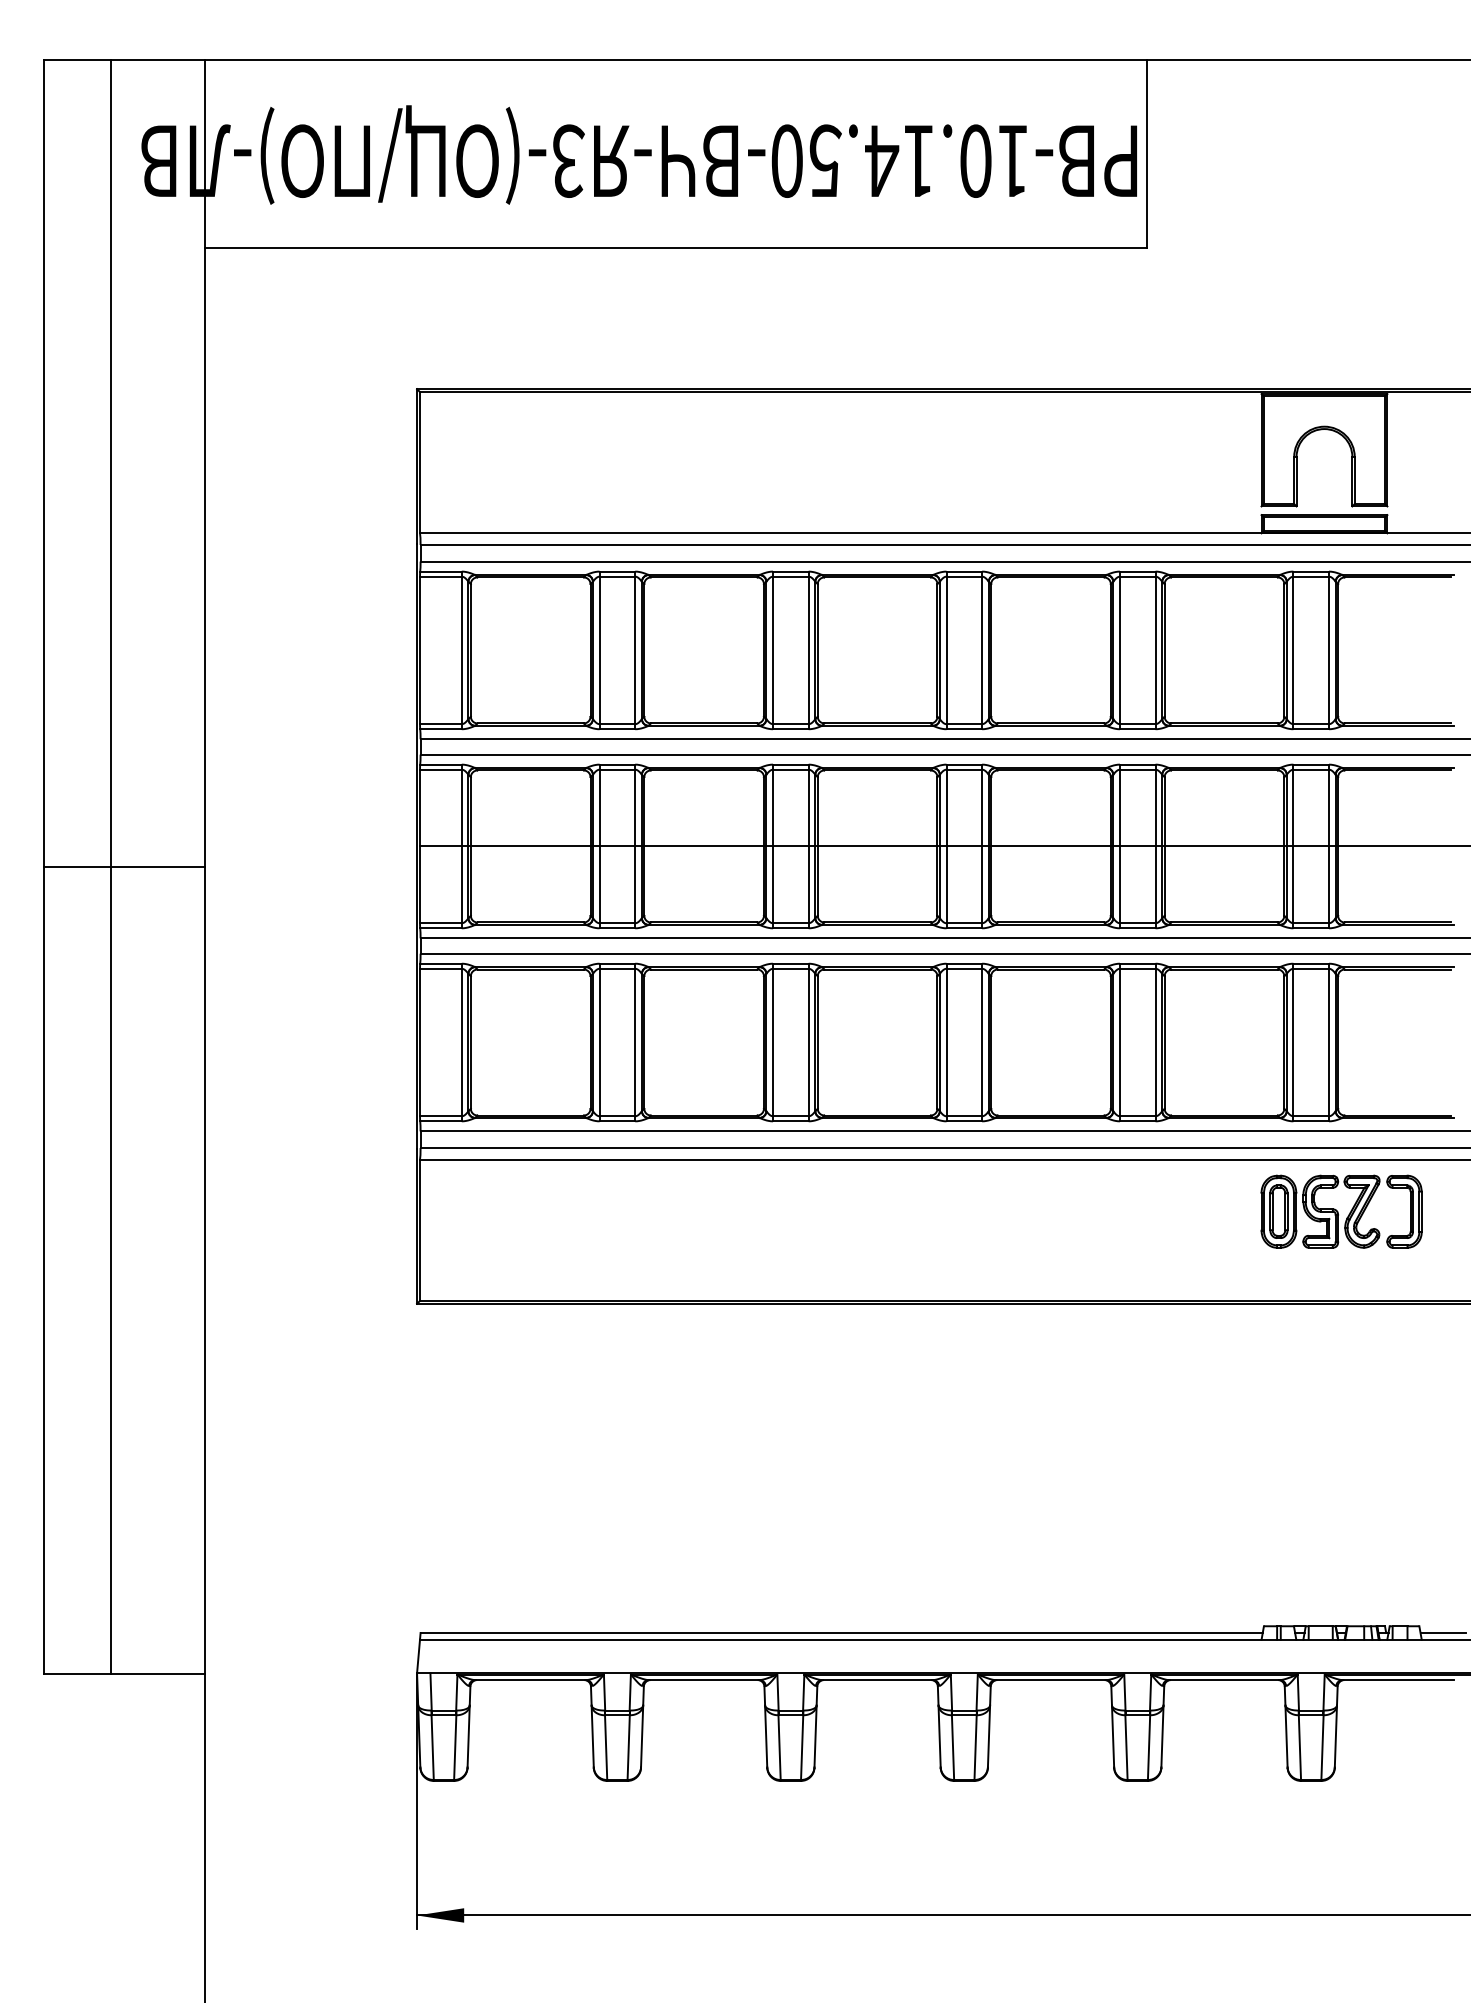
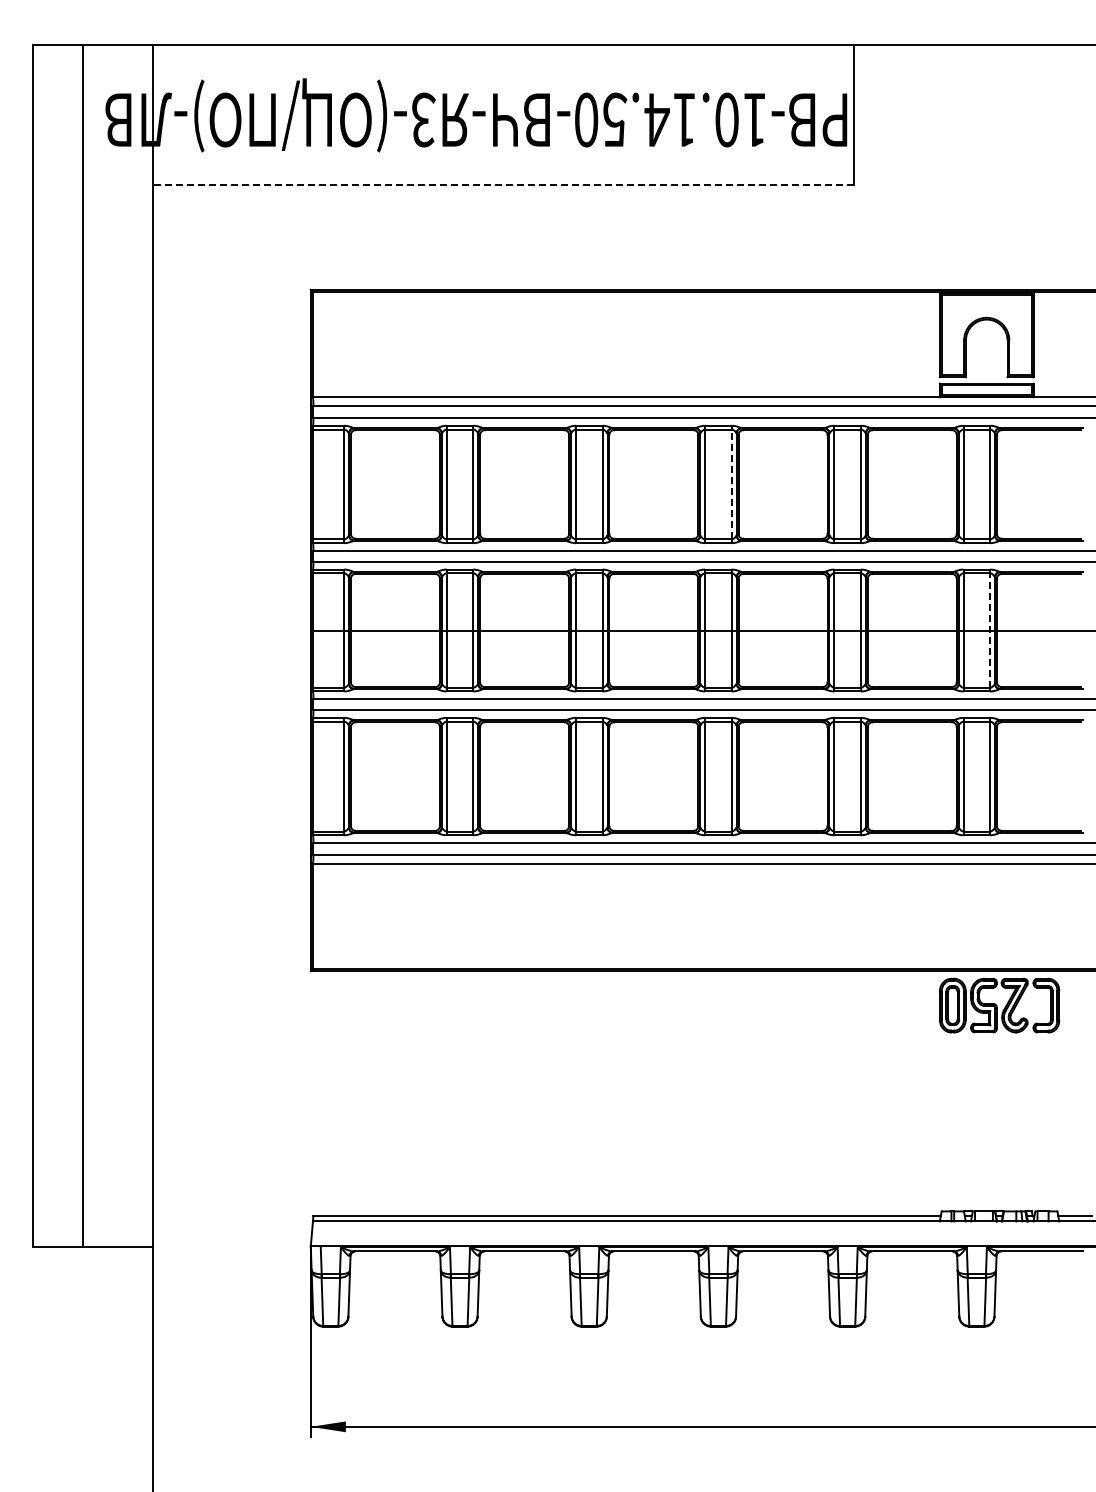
line: (675, 249) -> (503, 185), solid -> dashed
line: (981, 650) -> (731, 484), solid -> dashed
line: (1329, 846) -> (990, 630), solid -> dashed
line: (124, 866) -> (92, 645), removed
part: (1341, 1211) -> (999, 1005), moved

